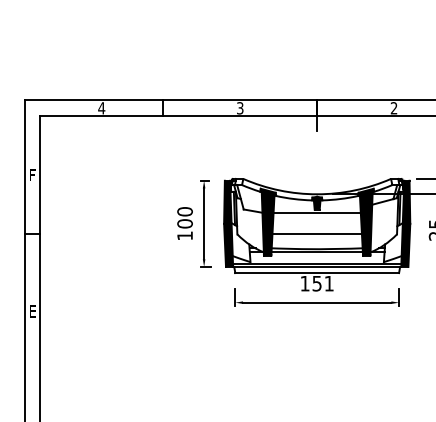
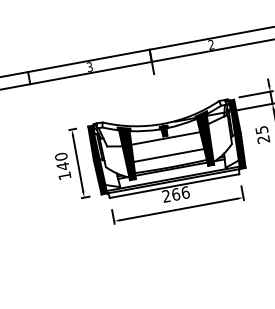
text: (184, 223) -> (62, 166), 100 -> 140
text: (317, 283) -> (176, 194), 151 -> 266

